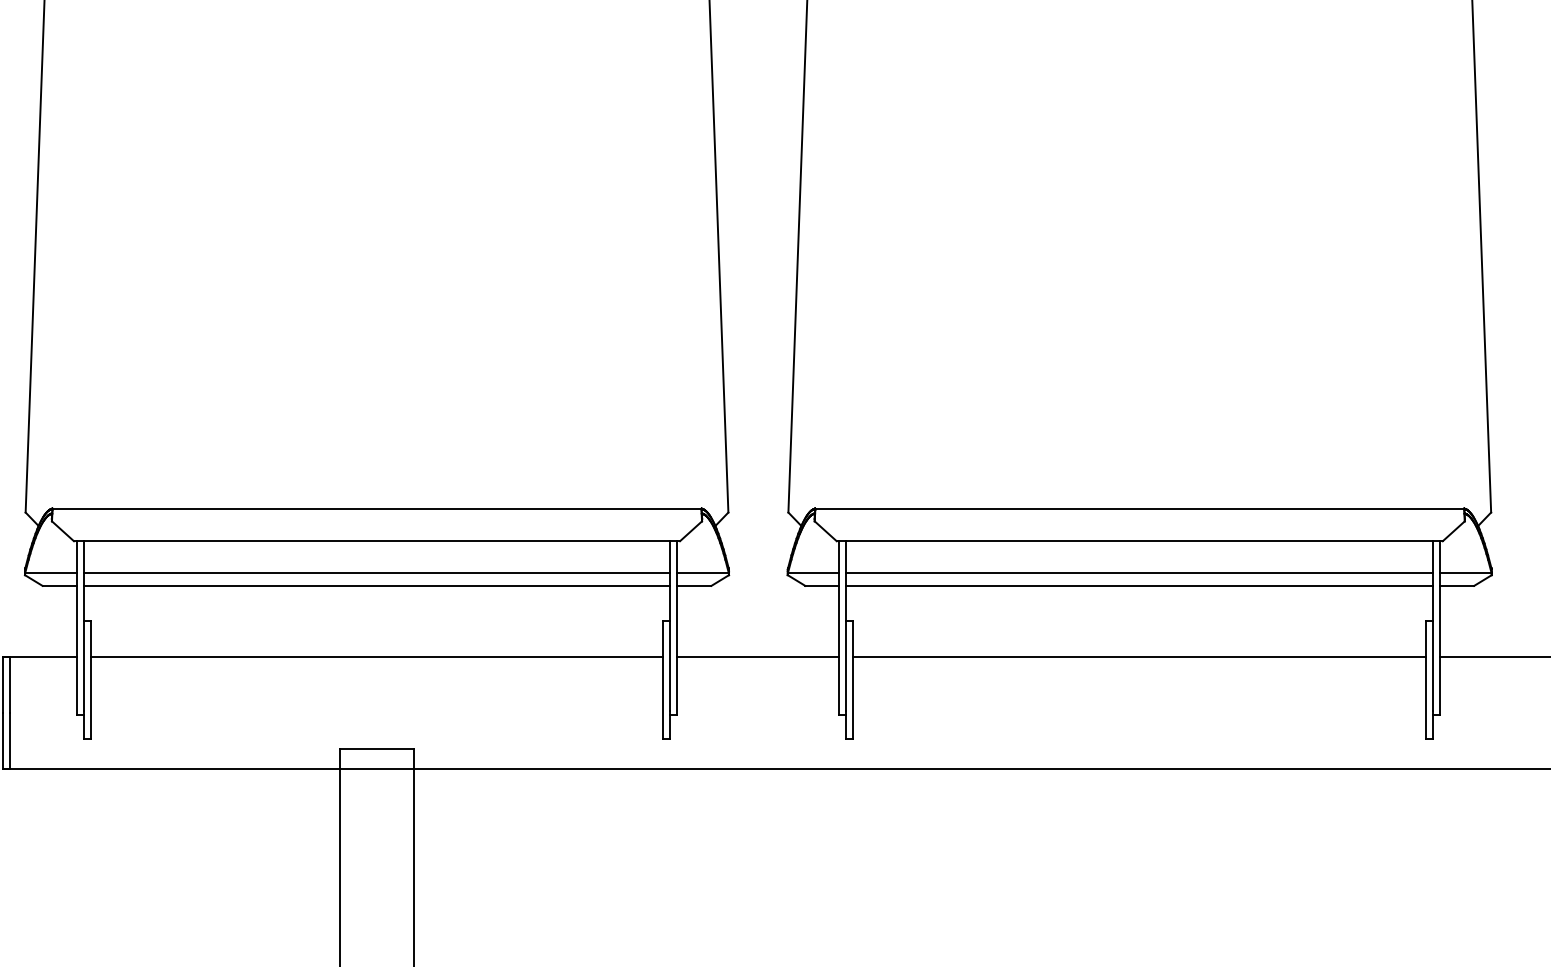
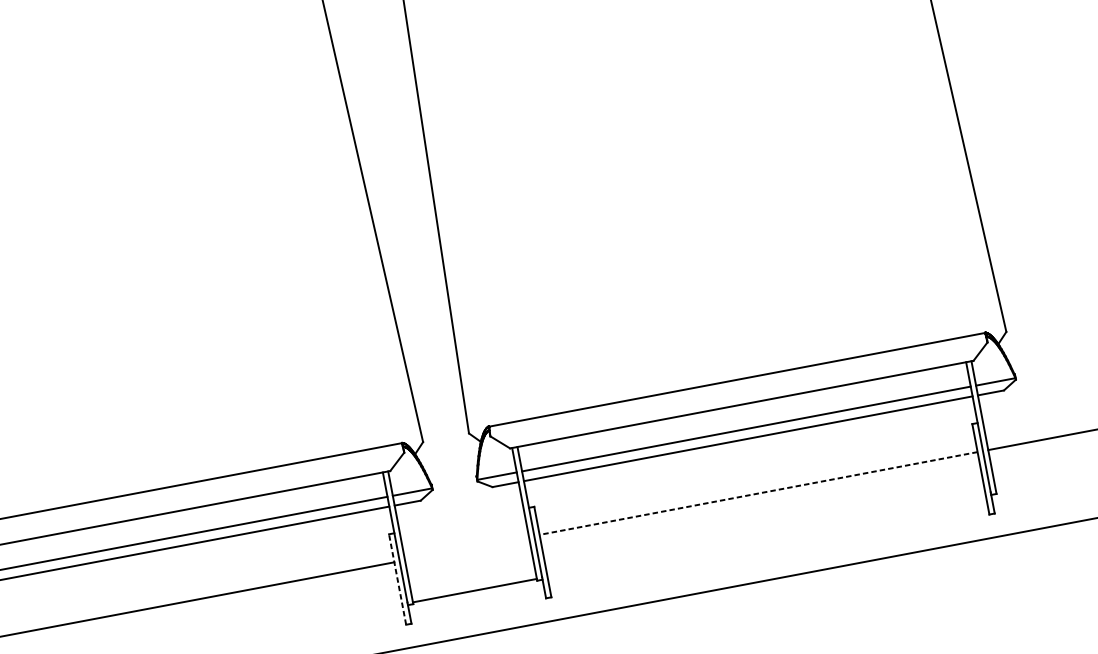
line: (758, 657) -> (475, 590), moved
line: (1139, 657) -> (758, 493), solid -> dashed
line: (663, 679) -> (397, 579), solid -> dashed

